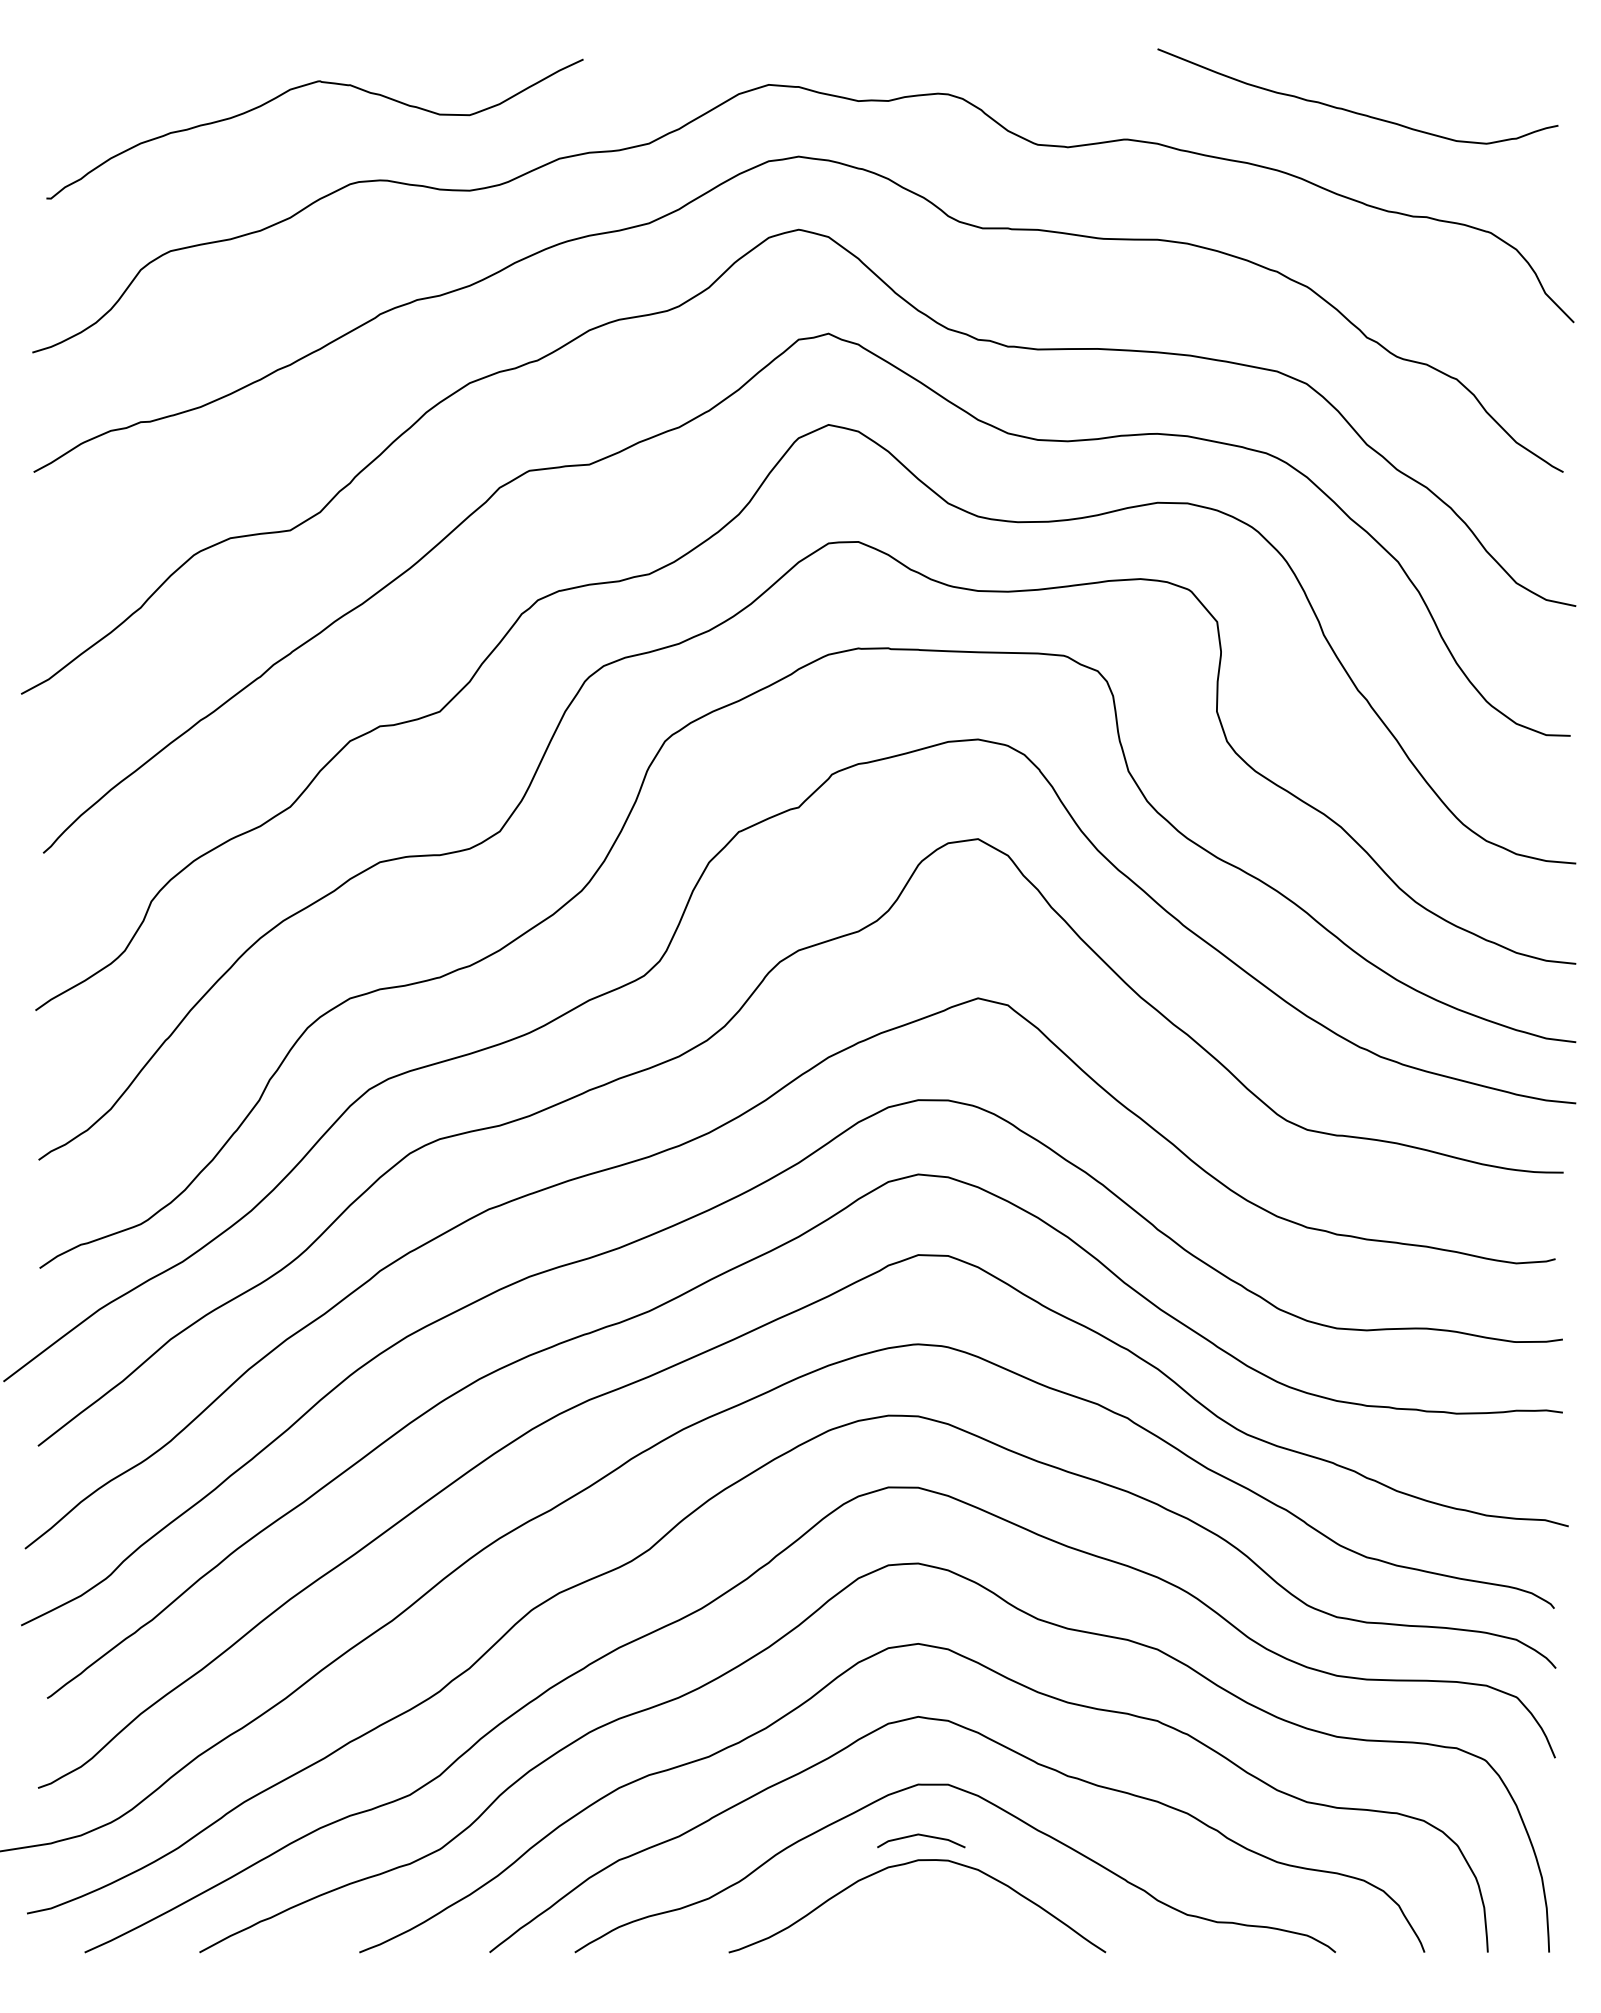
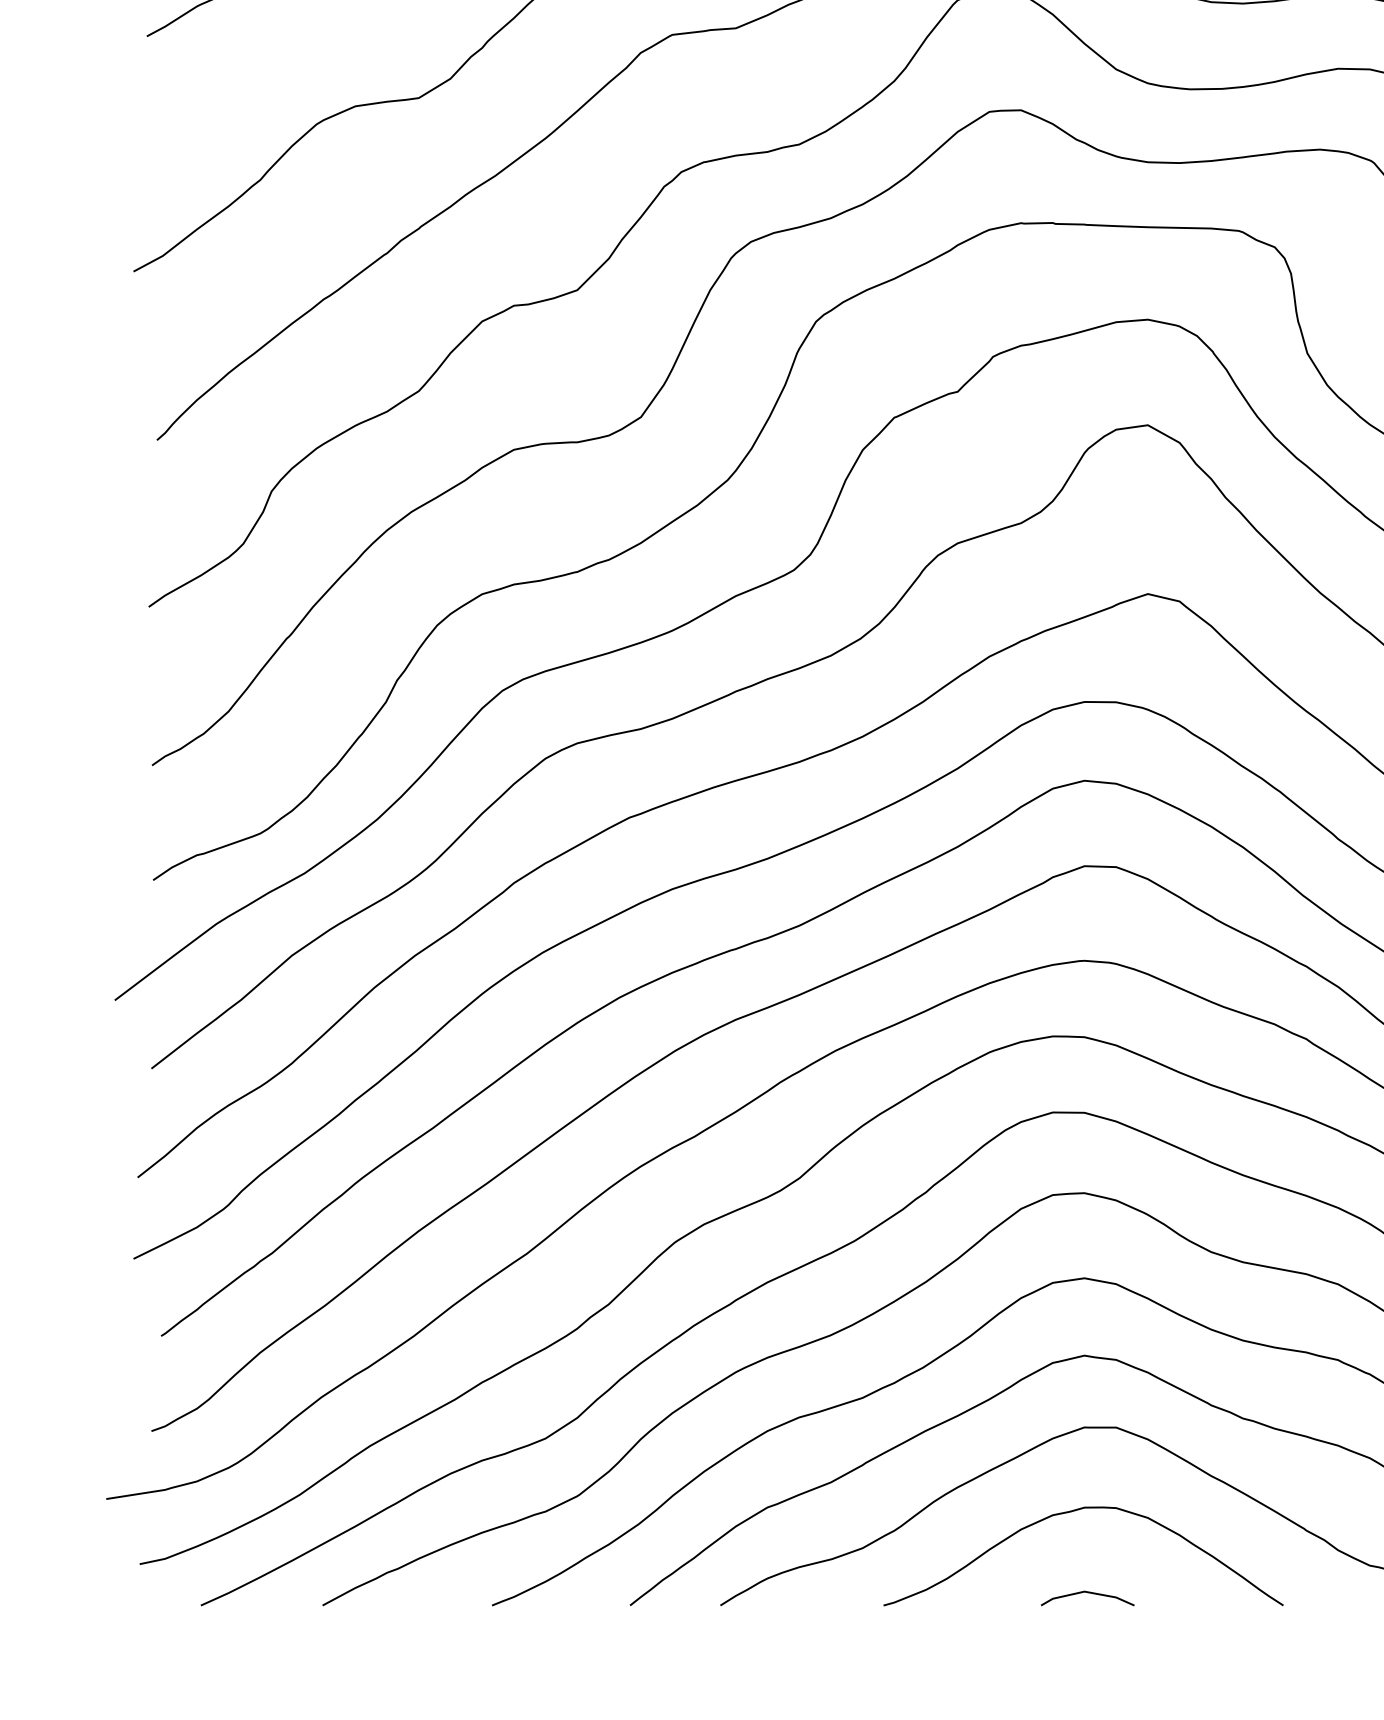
line: (922, 1836) -> (1088, 1593), moved

